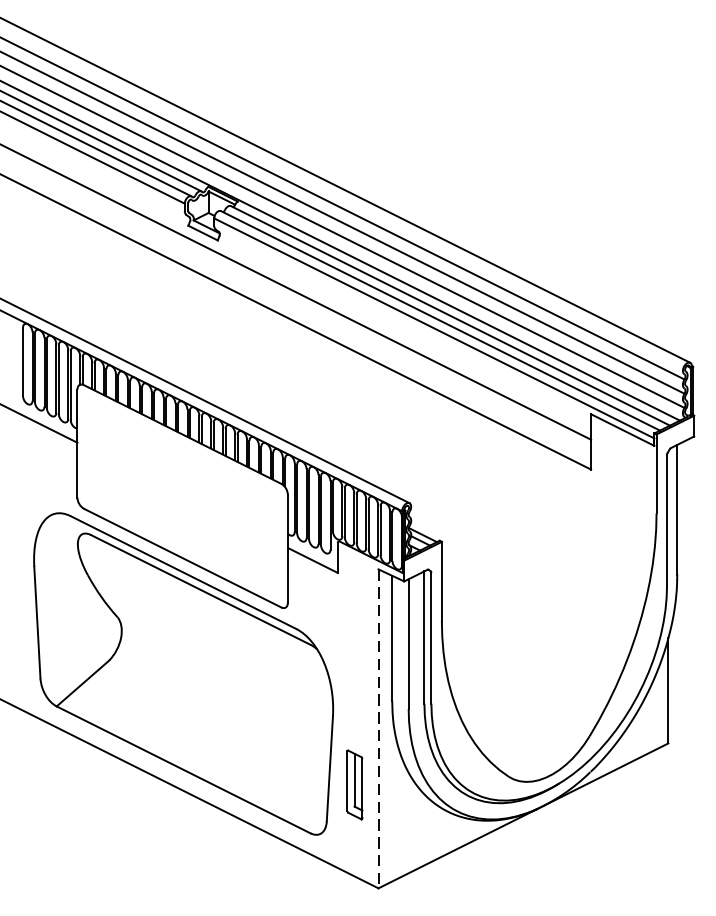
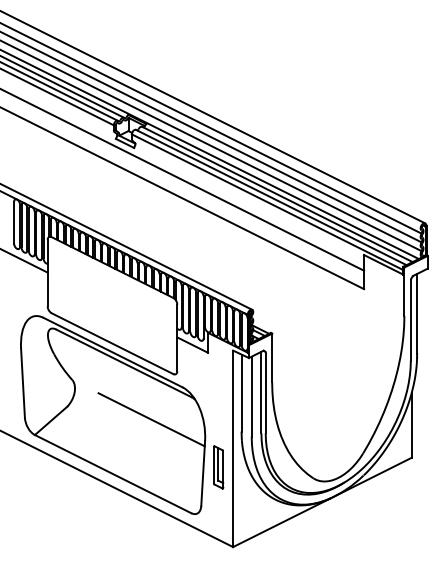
line: (245, 681) -> (151, 419), added
line: (379, 729) -> (233, 449), dashed -> solid
part: (354, 785) -> (218, 467), moved

